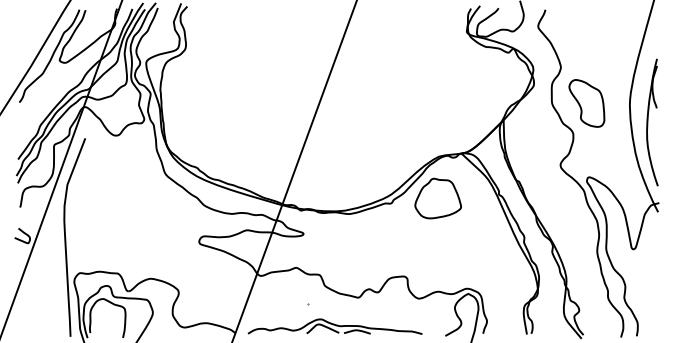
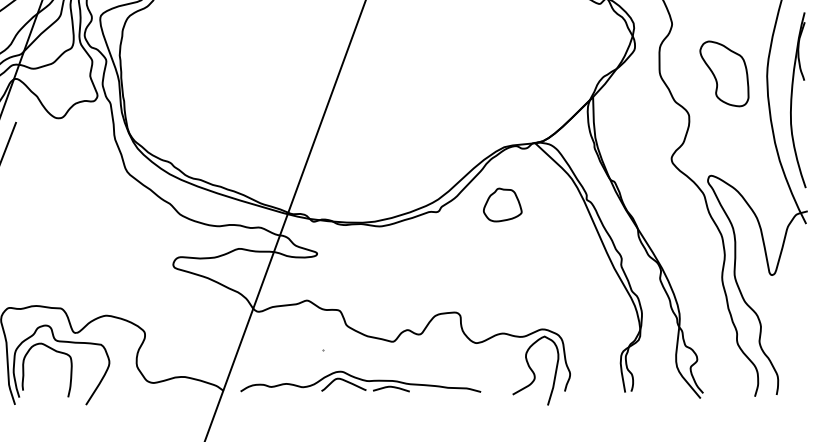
part: (586, 103) -> (723, 73), moved
part: (437, 198) -> (501, 205), size x0.6

